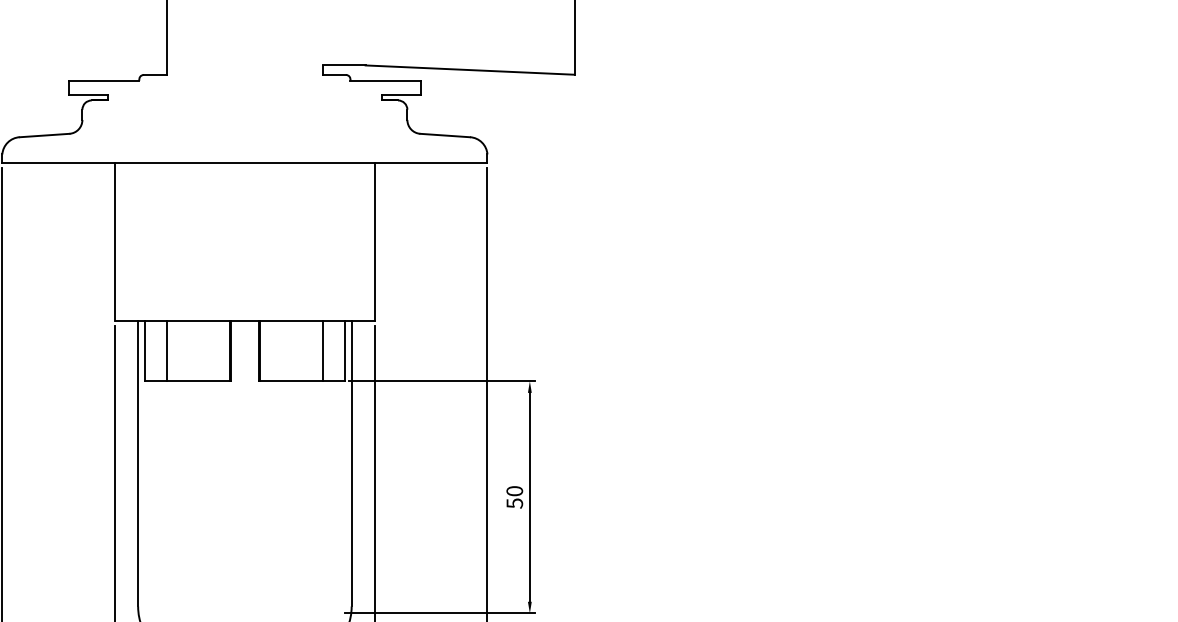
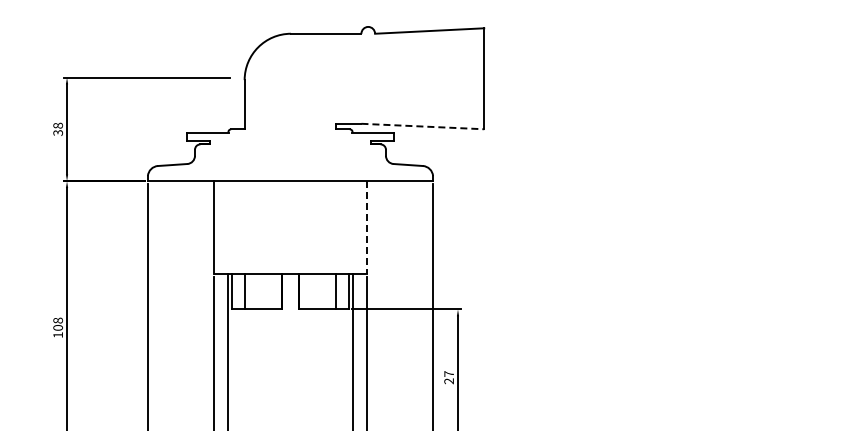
line: (471, 70) -> (423, 126), solid -> dashed
line: (374, 243) -> (366, 228), solid -> dashed
text: (513, 497) -> (448, 377), 50 -> 27

